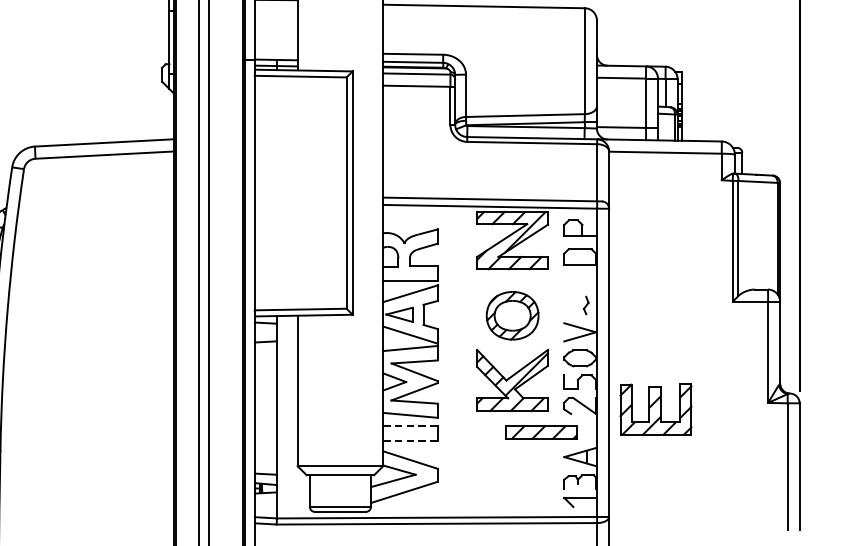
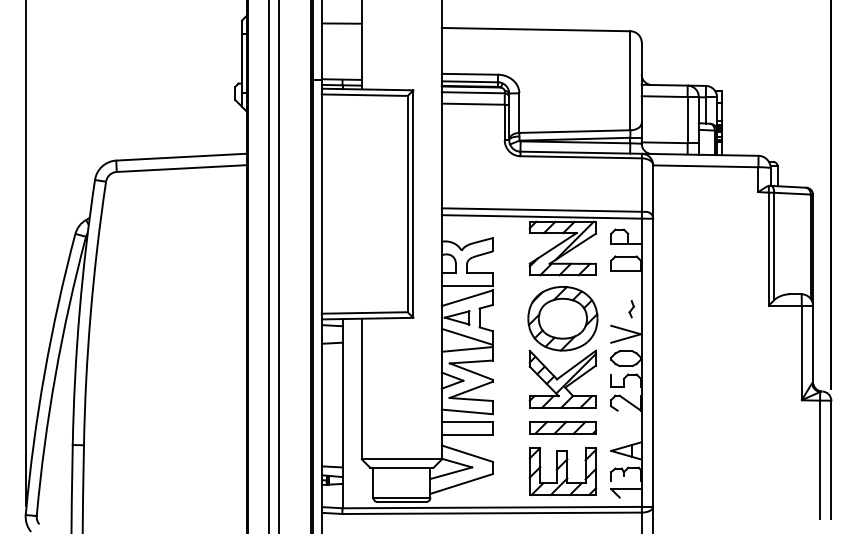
part: (512, 315) -> (562, 318), size x1.43
part: (655, 409) -> (562, 471), moved
line: (409, 425) -> (466, 421), dashed -> solid
part: (542, 432) -> (563, 427), moved
line: (410, 440) -> (467, 435), dashed -> solid

